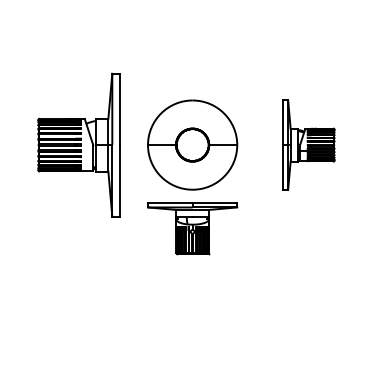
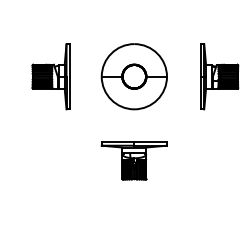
part: (78, 144) -> (50, 76), size x0.62
part: (192, 228) -> (134, 161), moved

